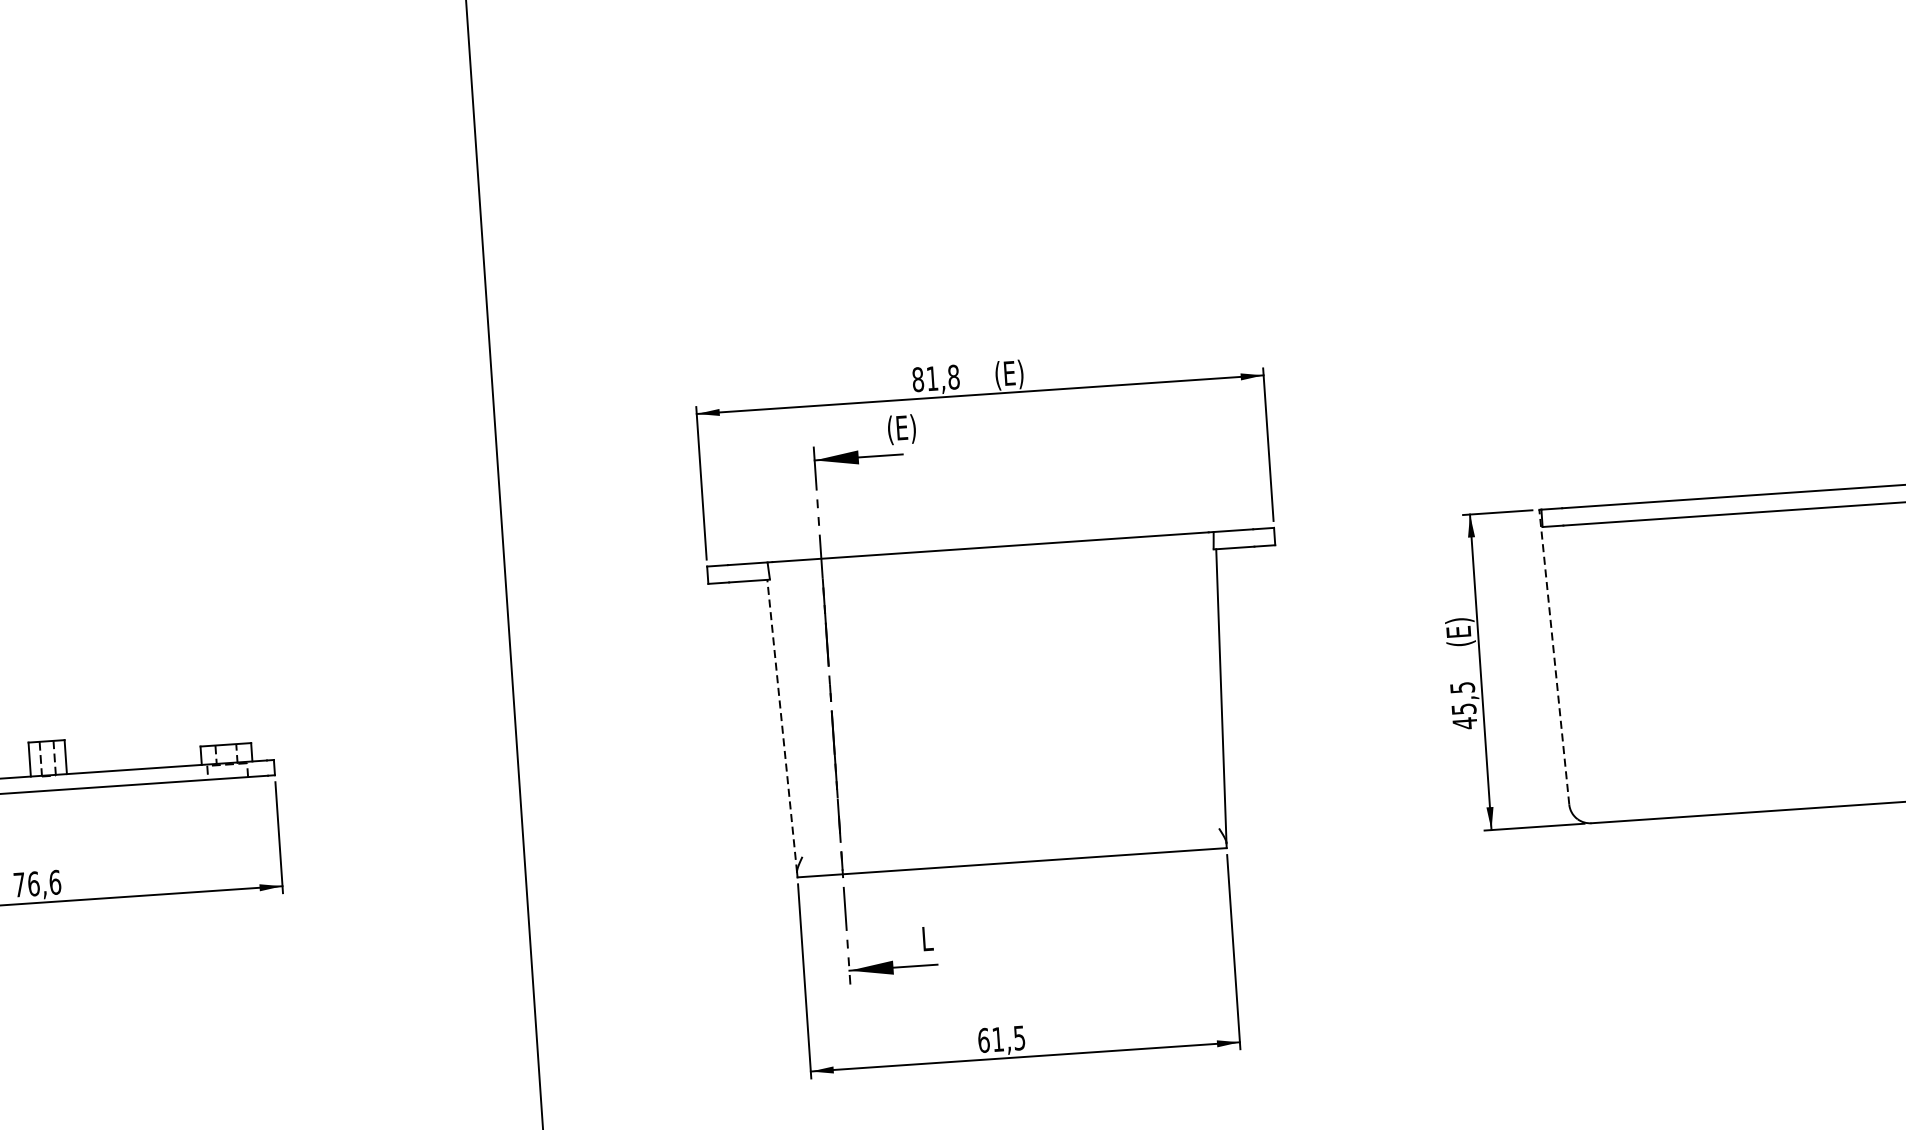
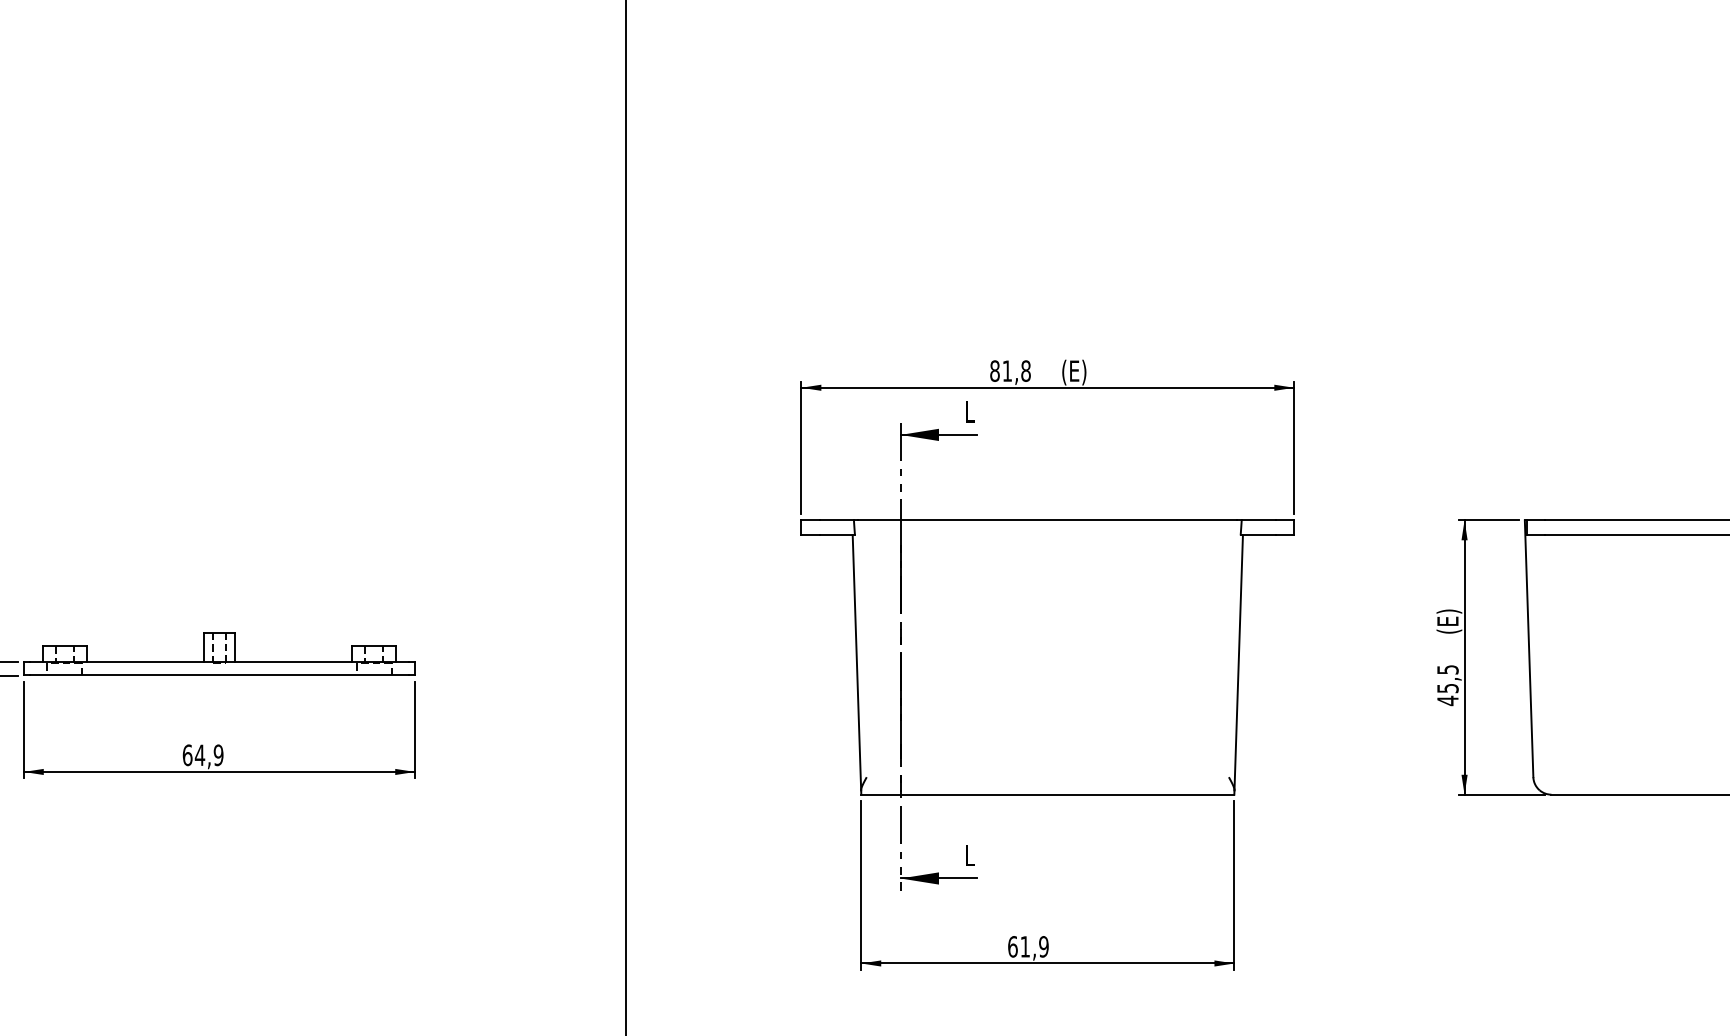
text: (902, 429) -> (978, 413), (E) -> L
line: (1554, 656) -> (1529, 648), dashed -> solid
line: (781, 725) -> (856, 662), dashed -> solid
text: (36, 883) -> (202, 755), 76,6 -> 64,9
text: (1019, 1037) -> (1043, 946), 61,5 -> 61,9

